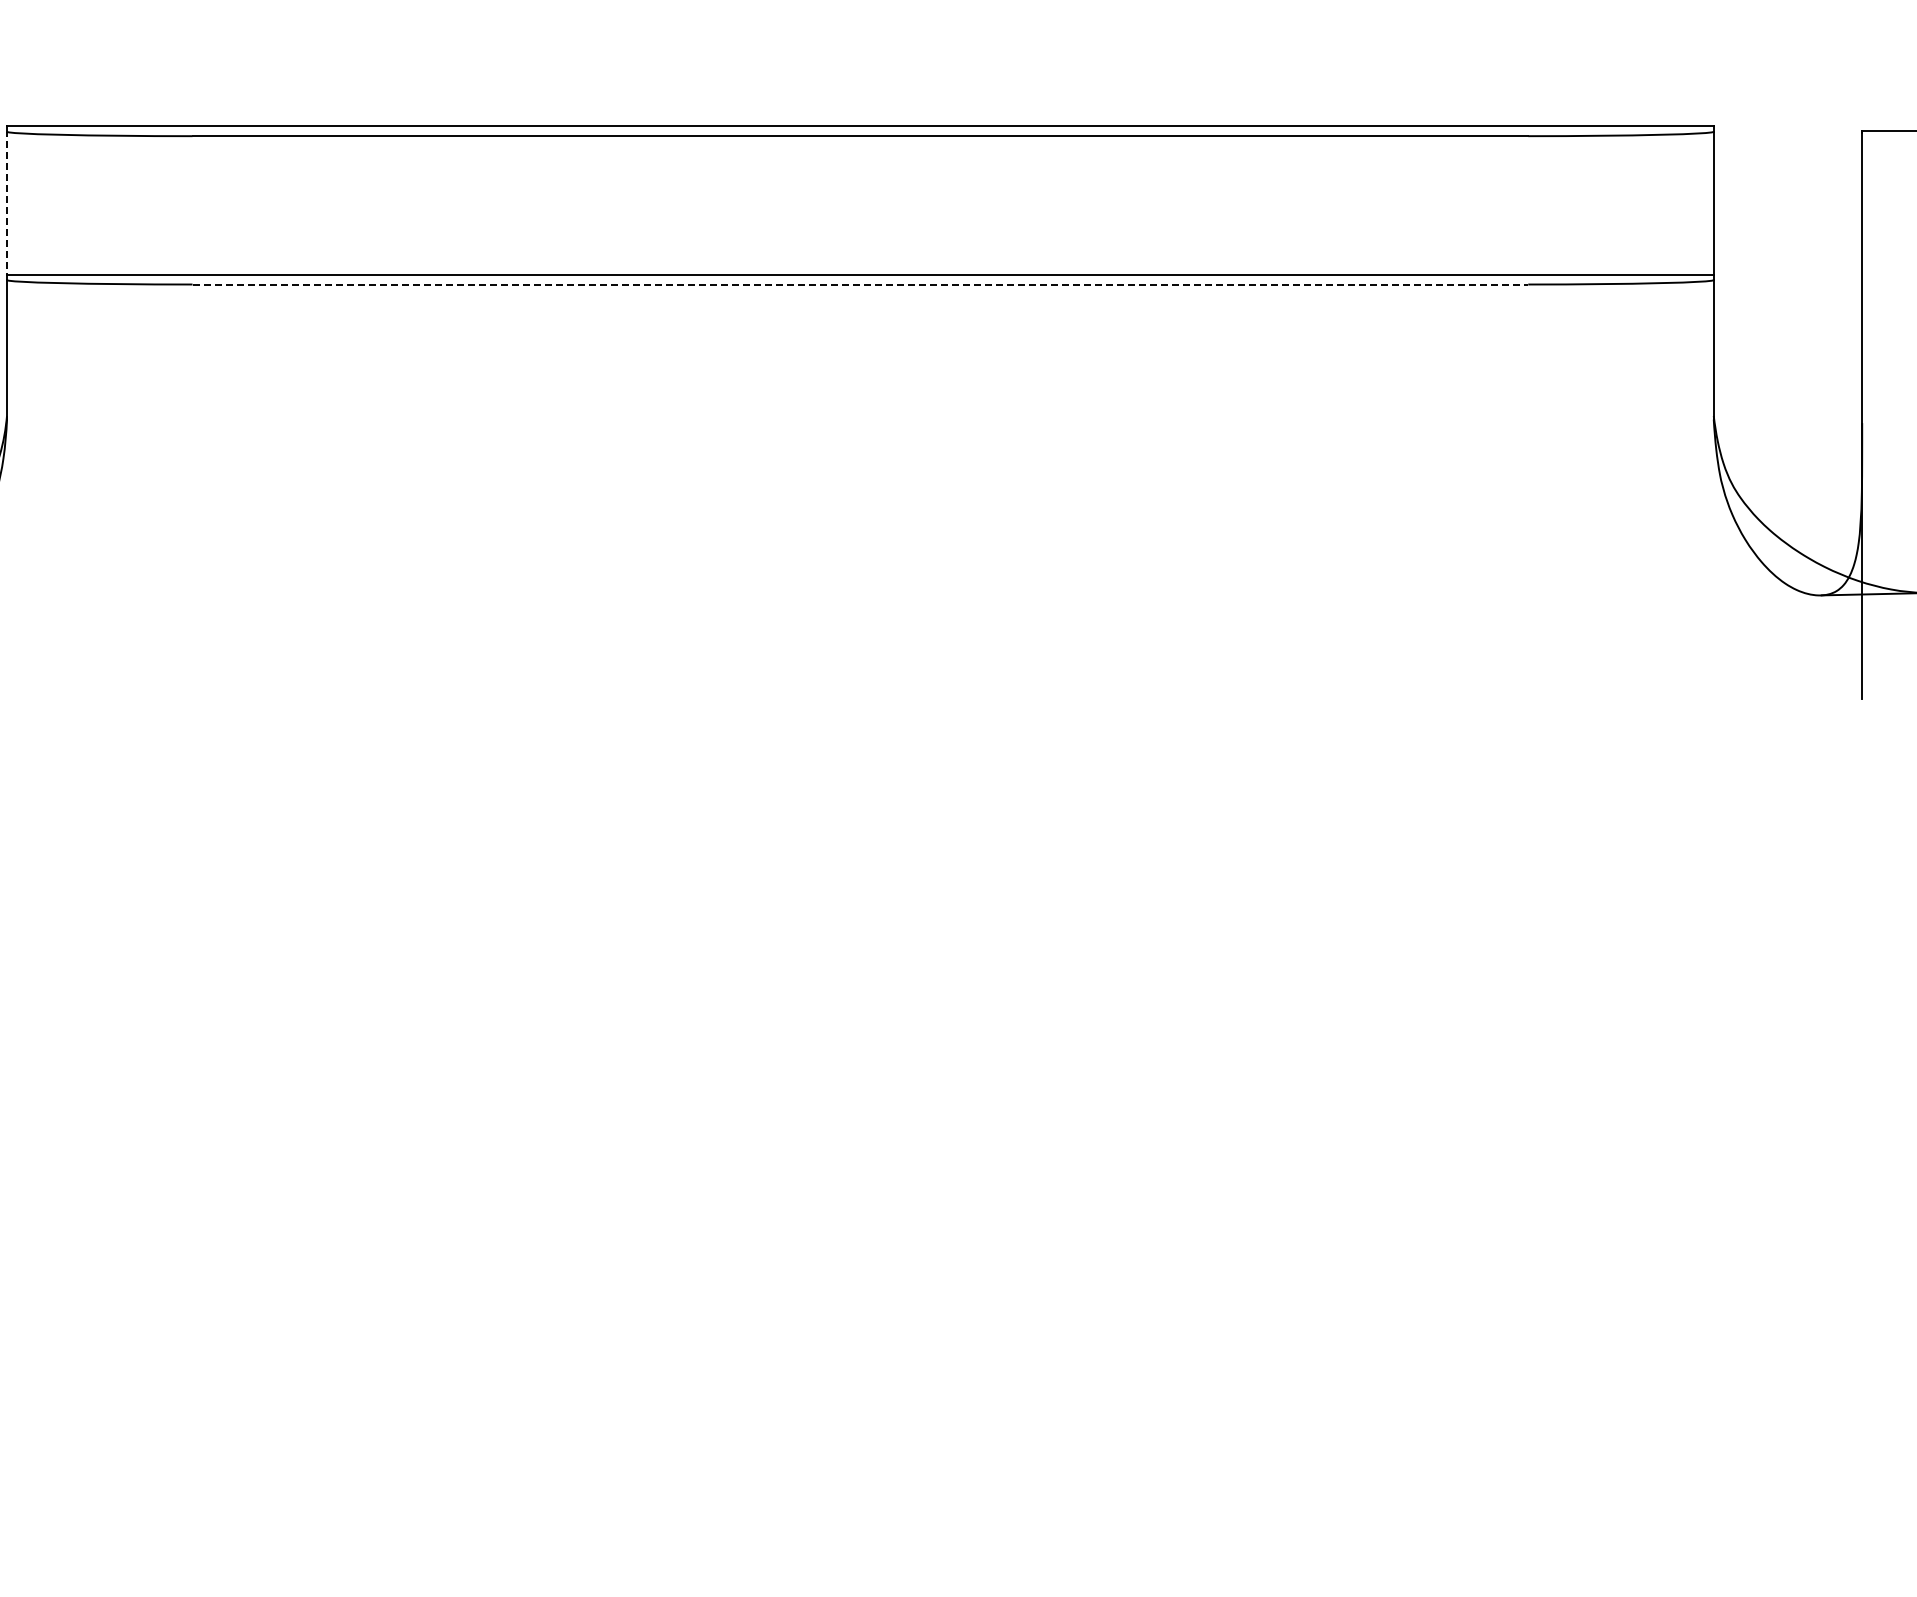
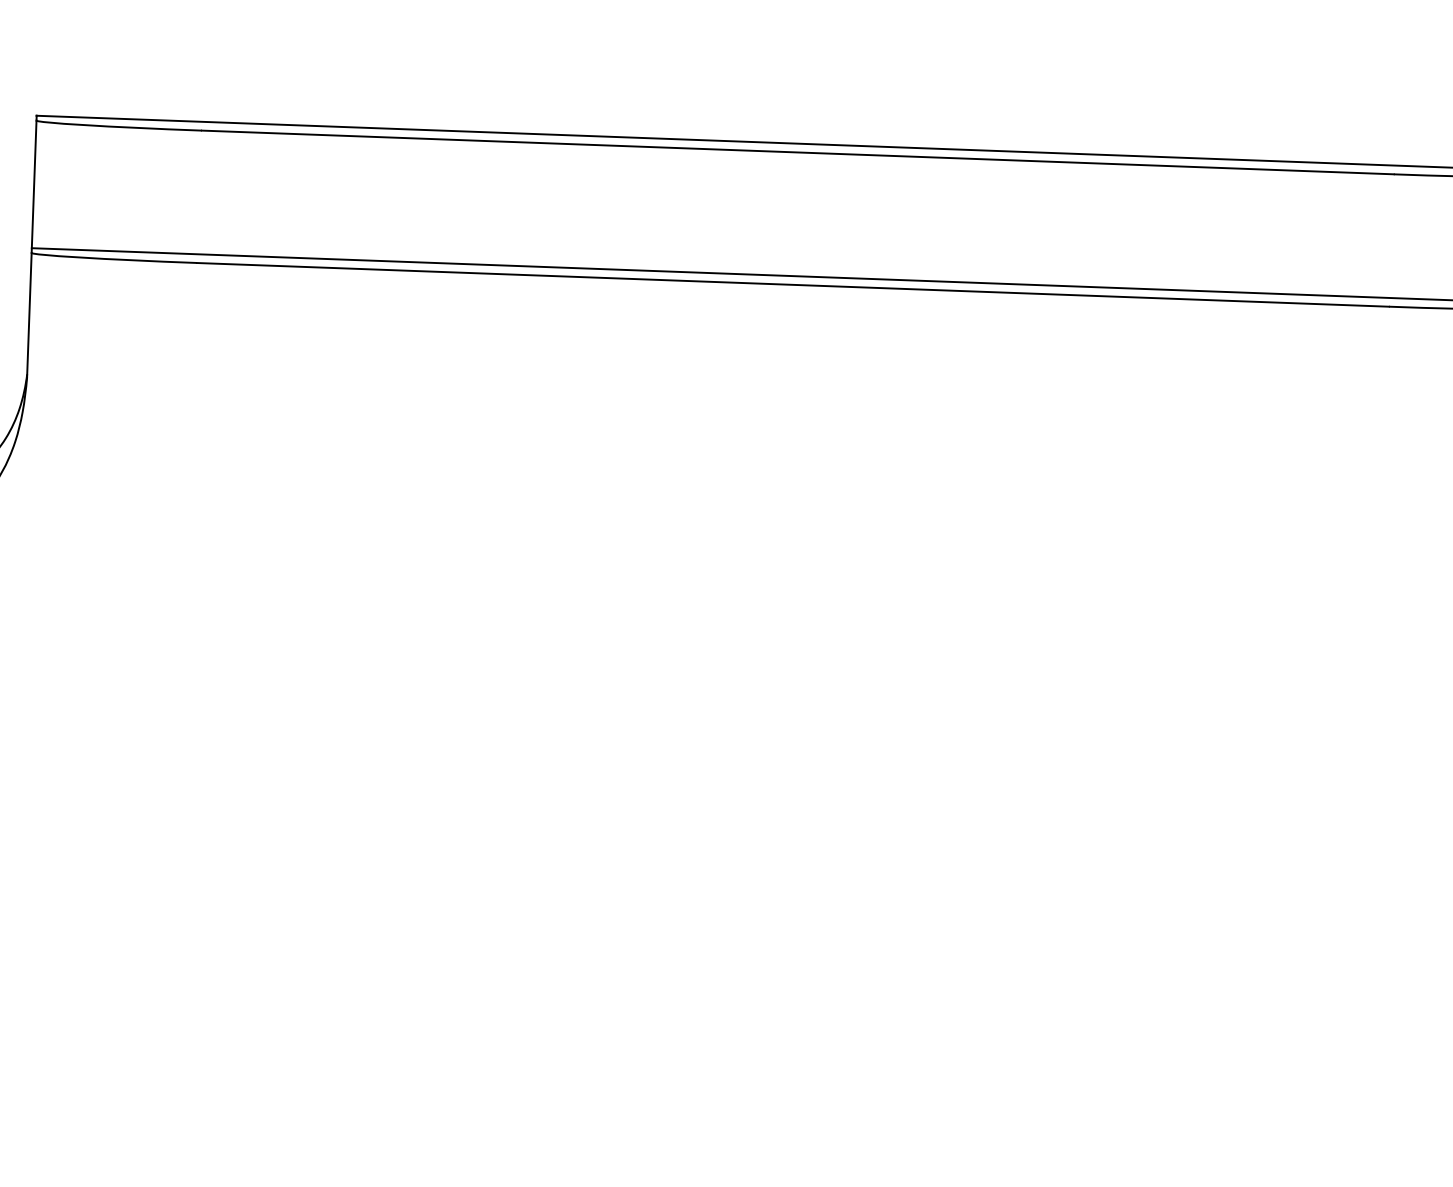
line: (7, 205) -> (34, 186), dashed -> solid
line: (860, 284) -> (793, 284), dashed -> solid

